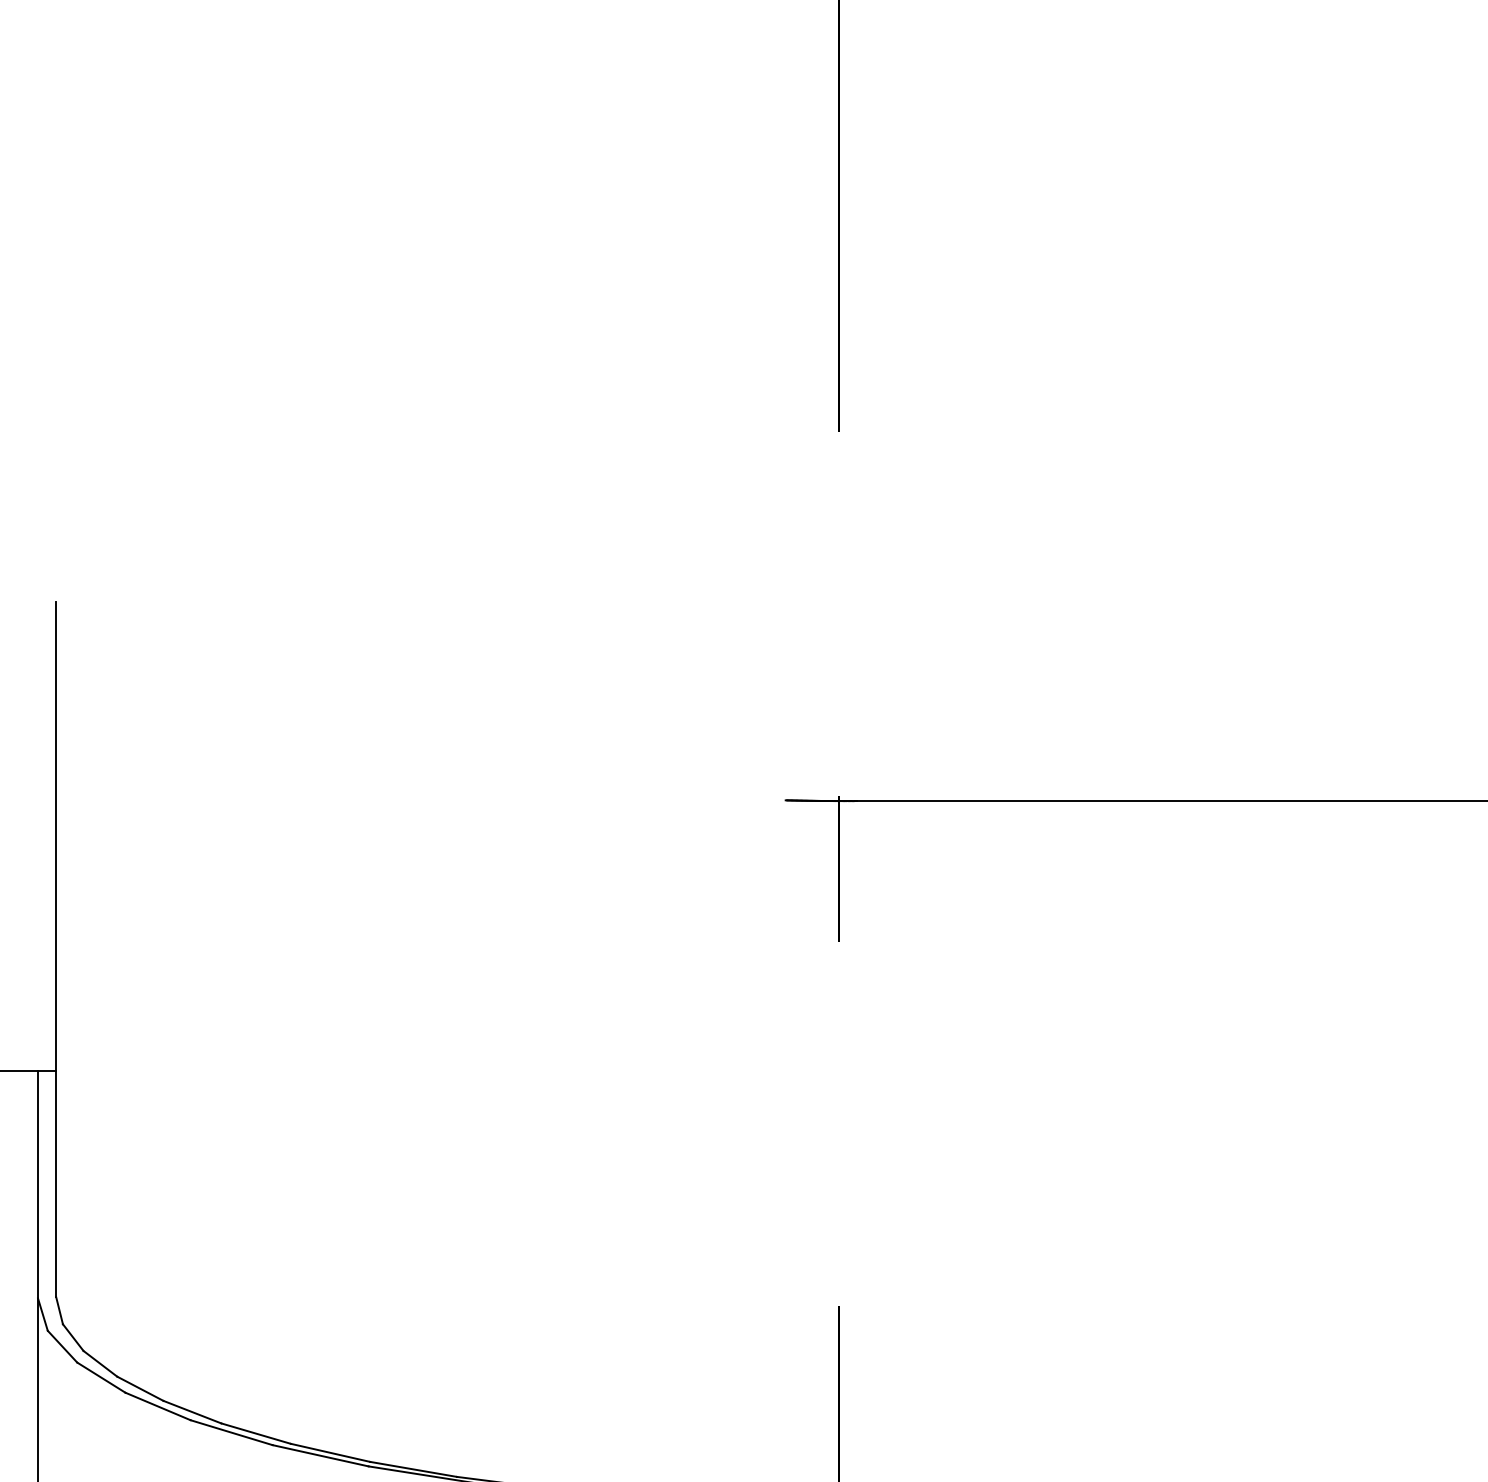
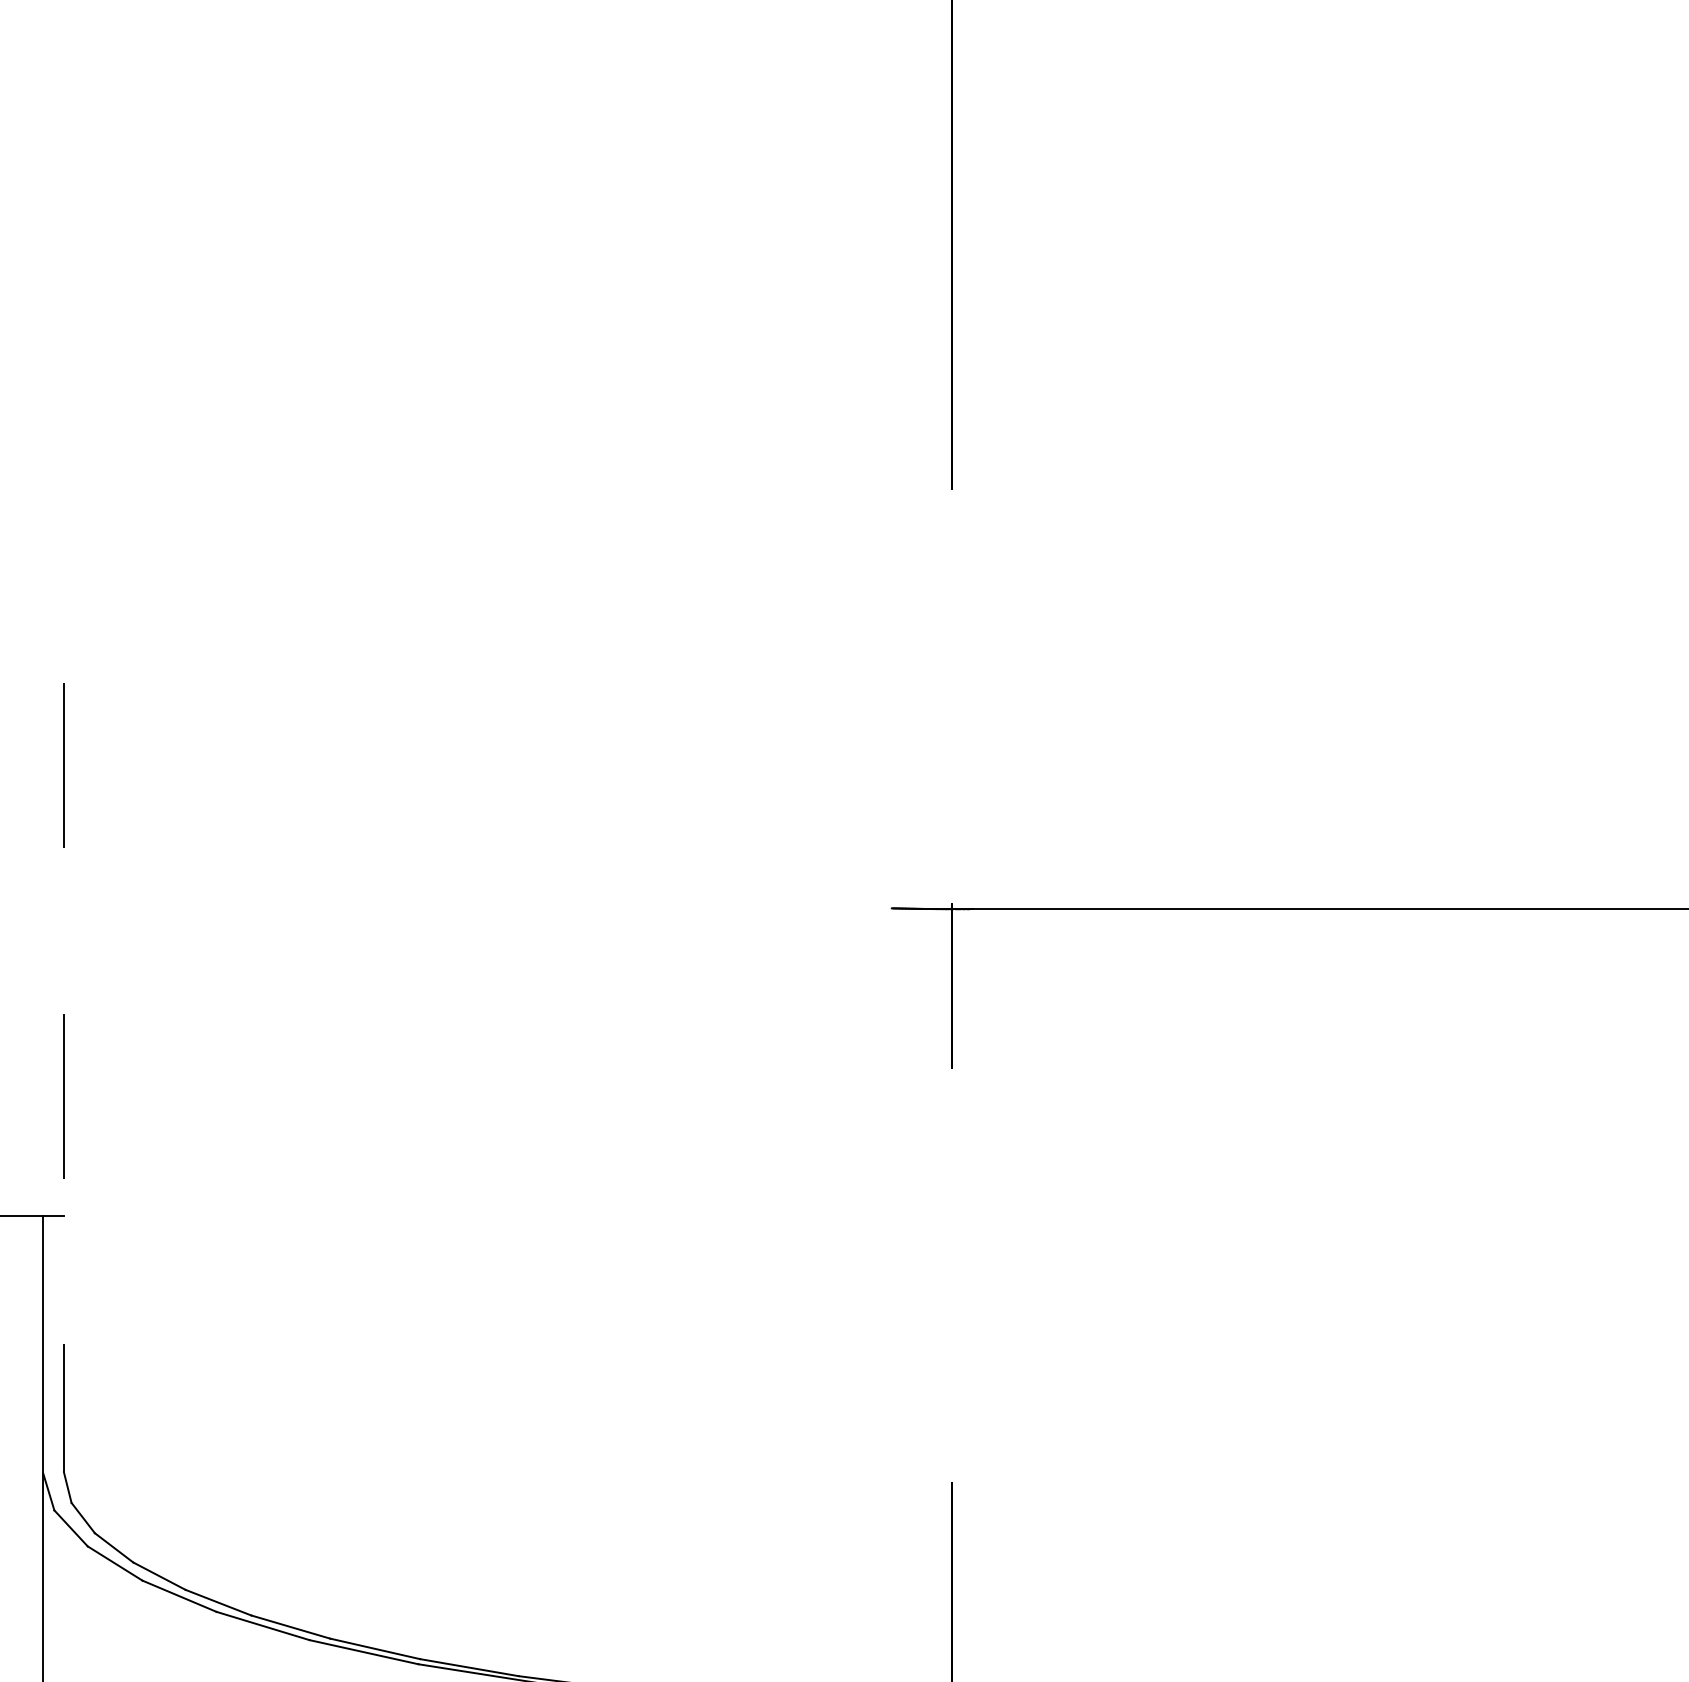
line: (56, 949) -> (64, 1077), solid -> dashed

